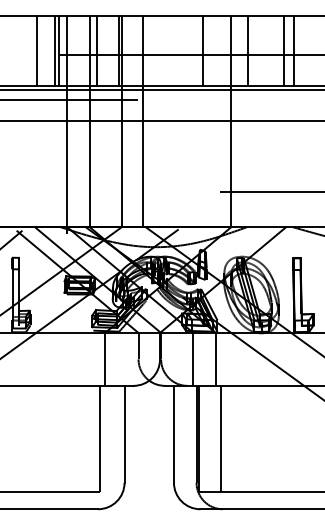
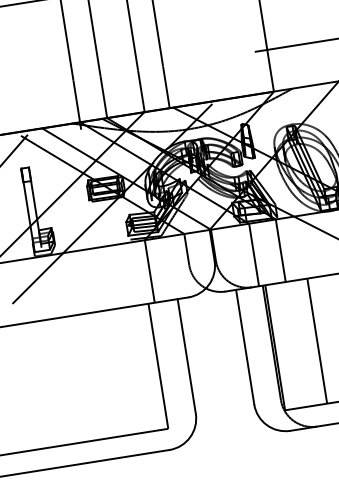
line: (221, 438) -> (317, 340), moved

